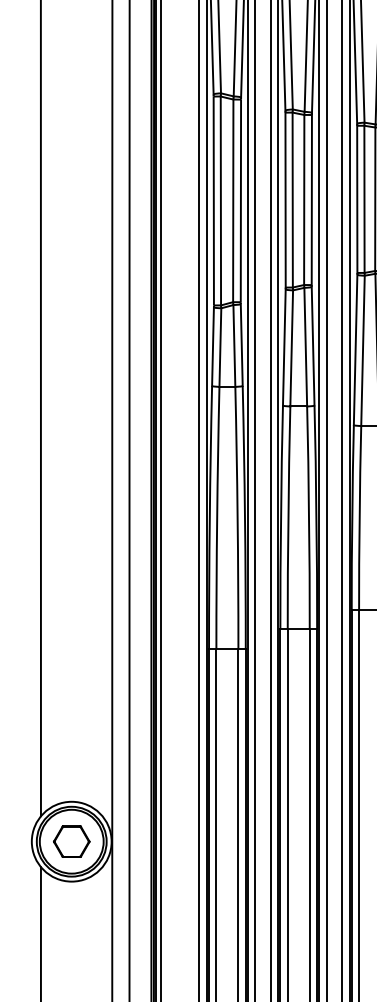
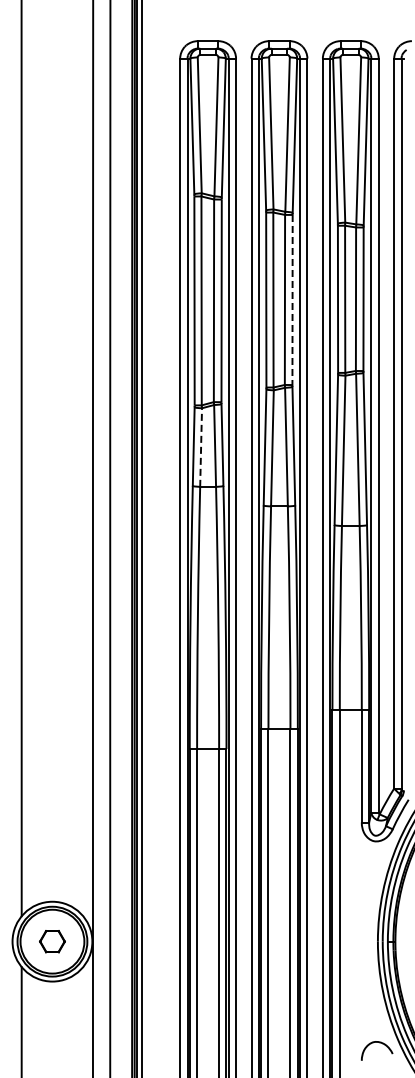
line: (311, 200) -> (292, 300), solid -> dashed
line: (220, 347) -> (201, 447), solid -> dashed
part: (71, 841) -> (52, 941), size x0.7

